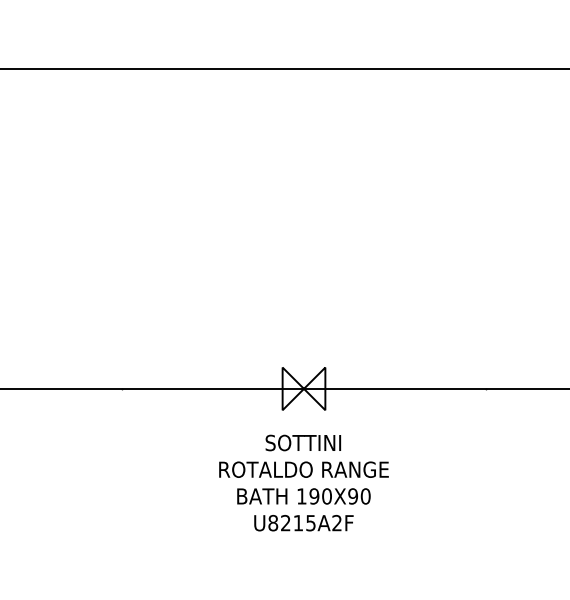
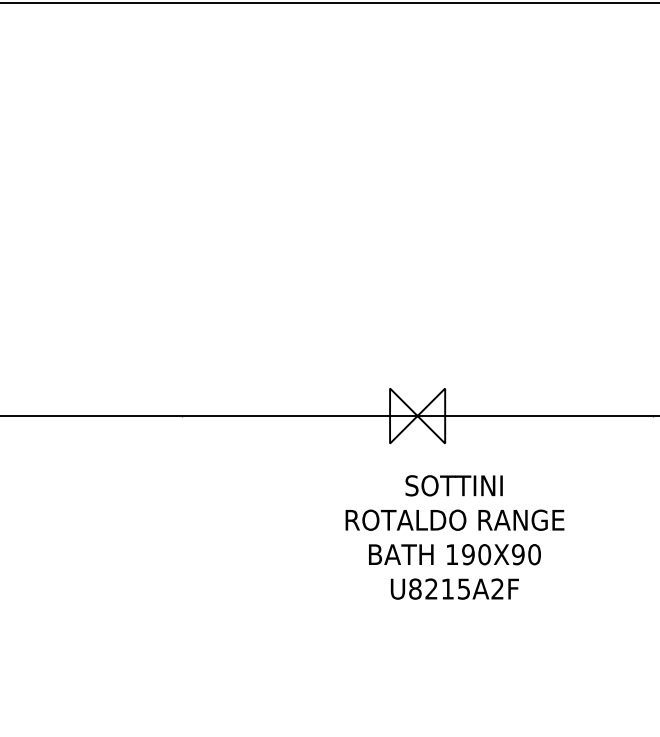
text: (303, 482) -> (454, 536), moved

